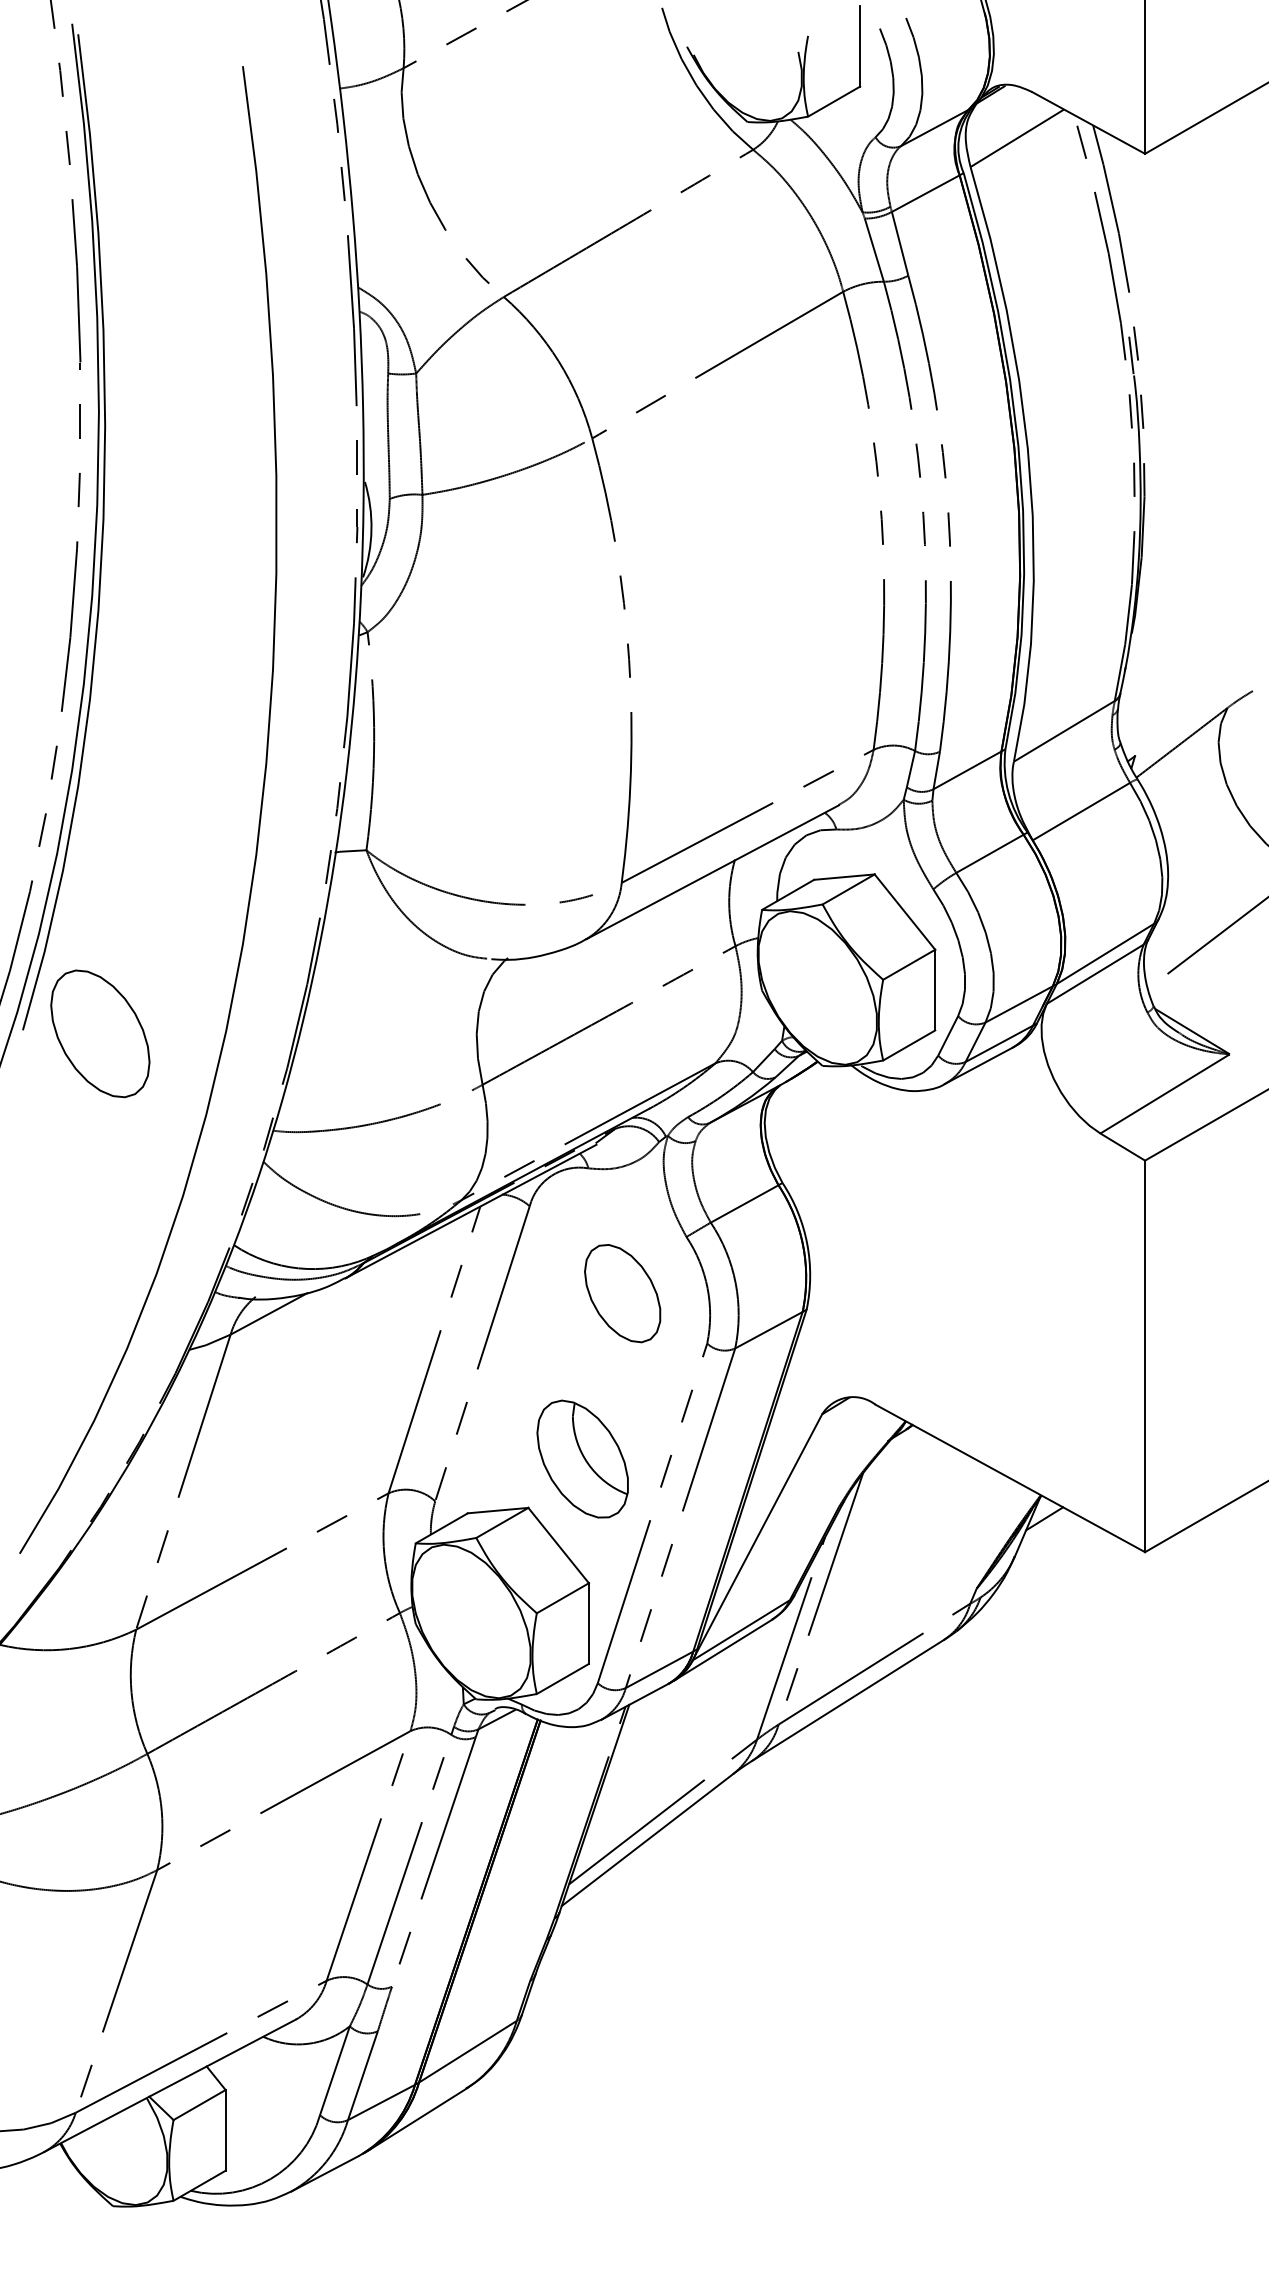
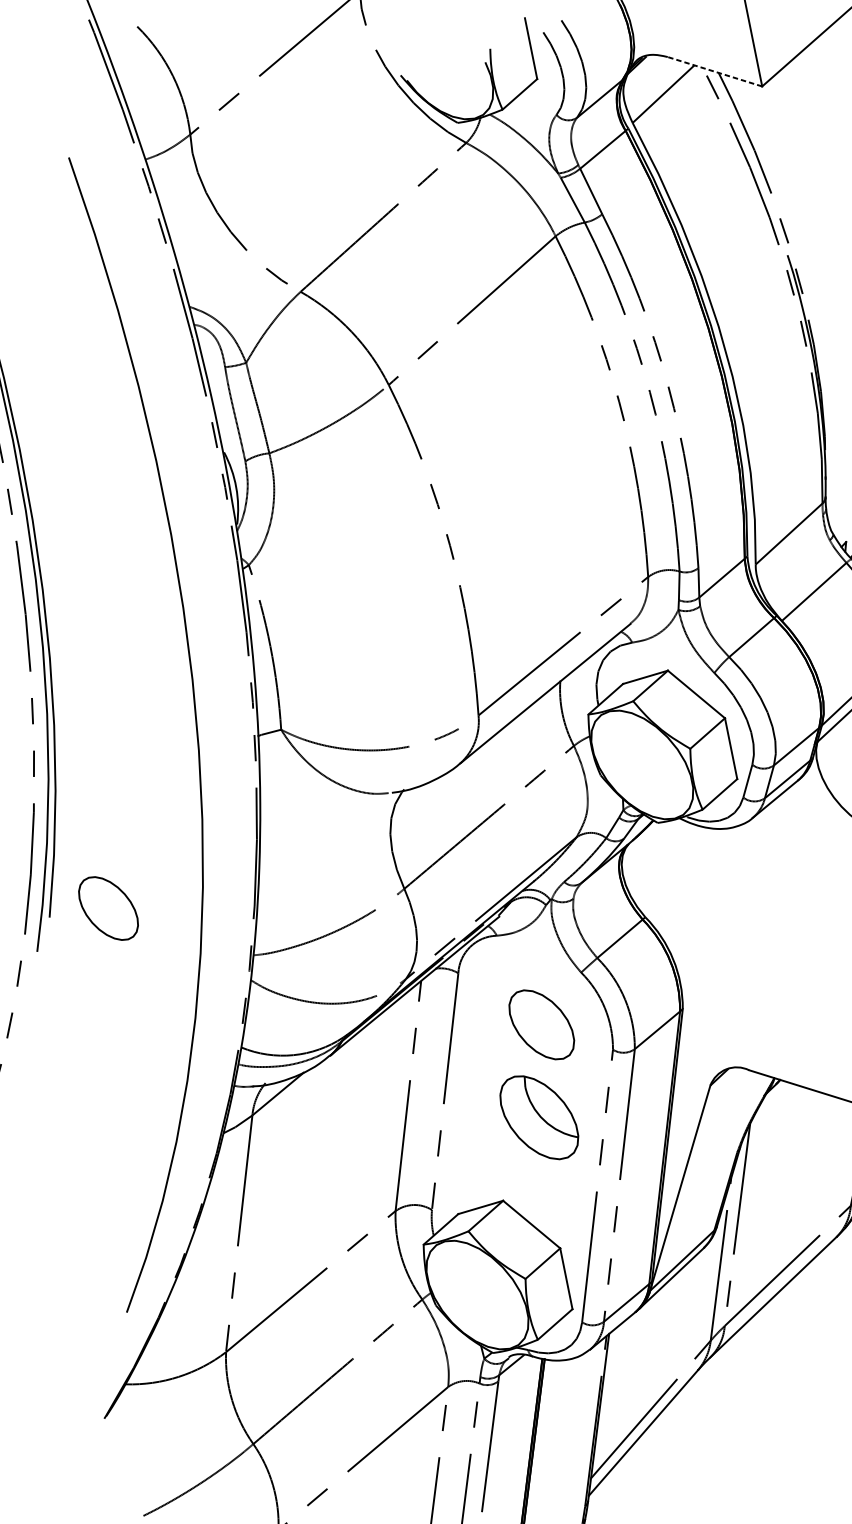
line: (1088, 122) -> (714, 71), solid -> dashed
line: (1131, 355) -> (782, 240), removed
part: (100, 1033) -> (108, 908), size x0.7
part: (582, 1458) -> (538, 1117), moved

